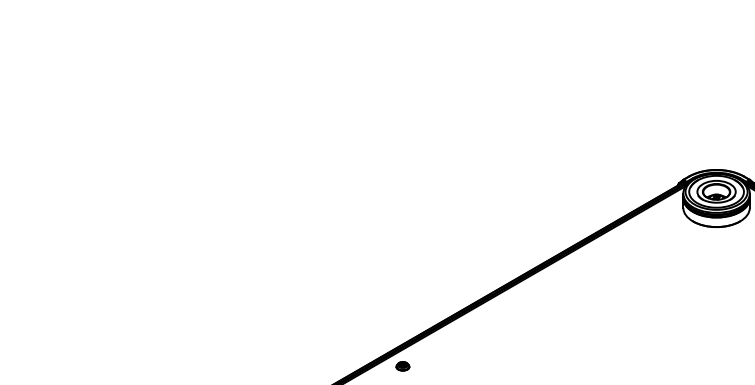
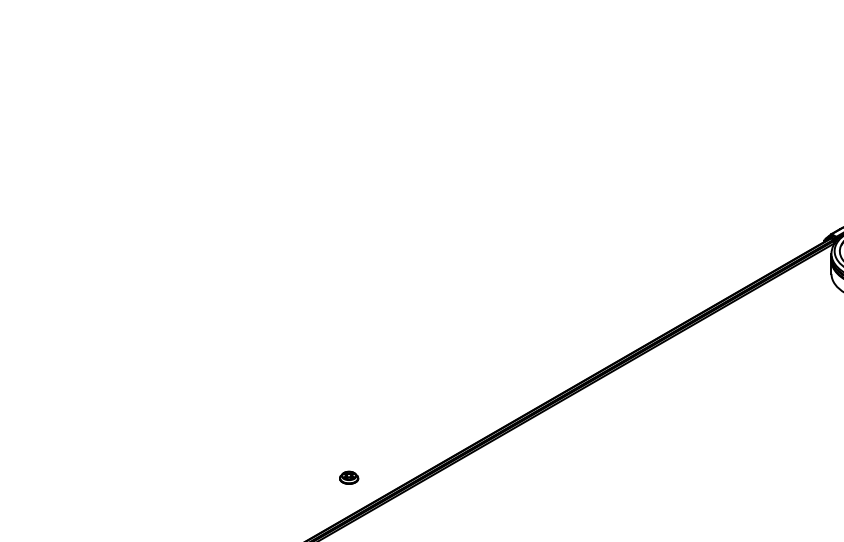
part: (402, 366) -> (348, 478), moved

